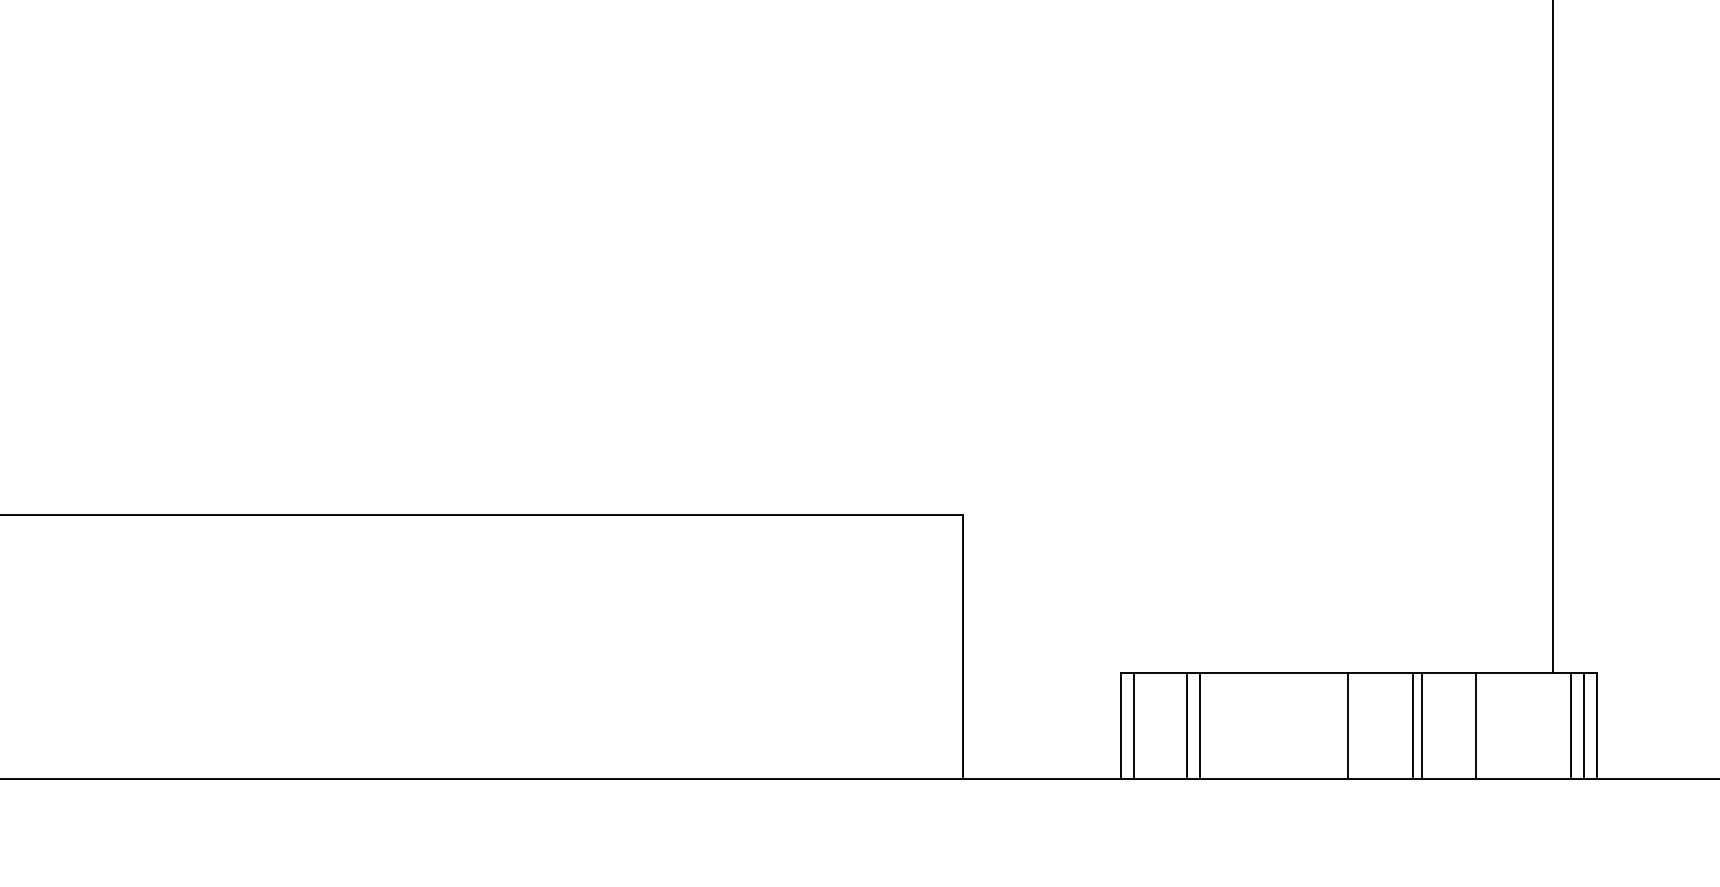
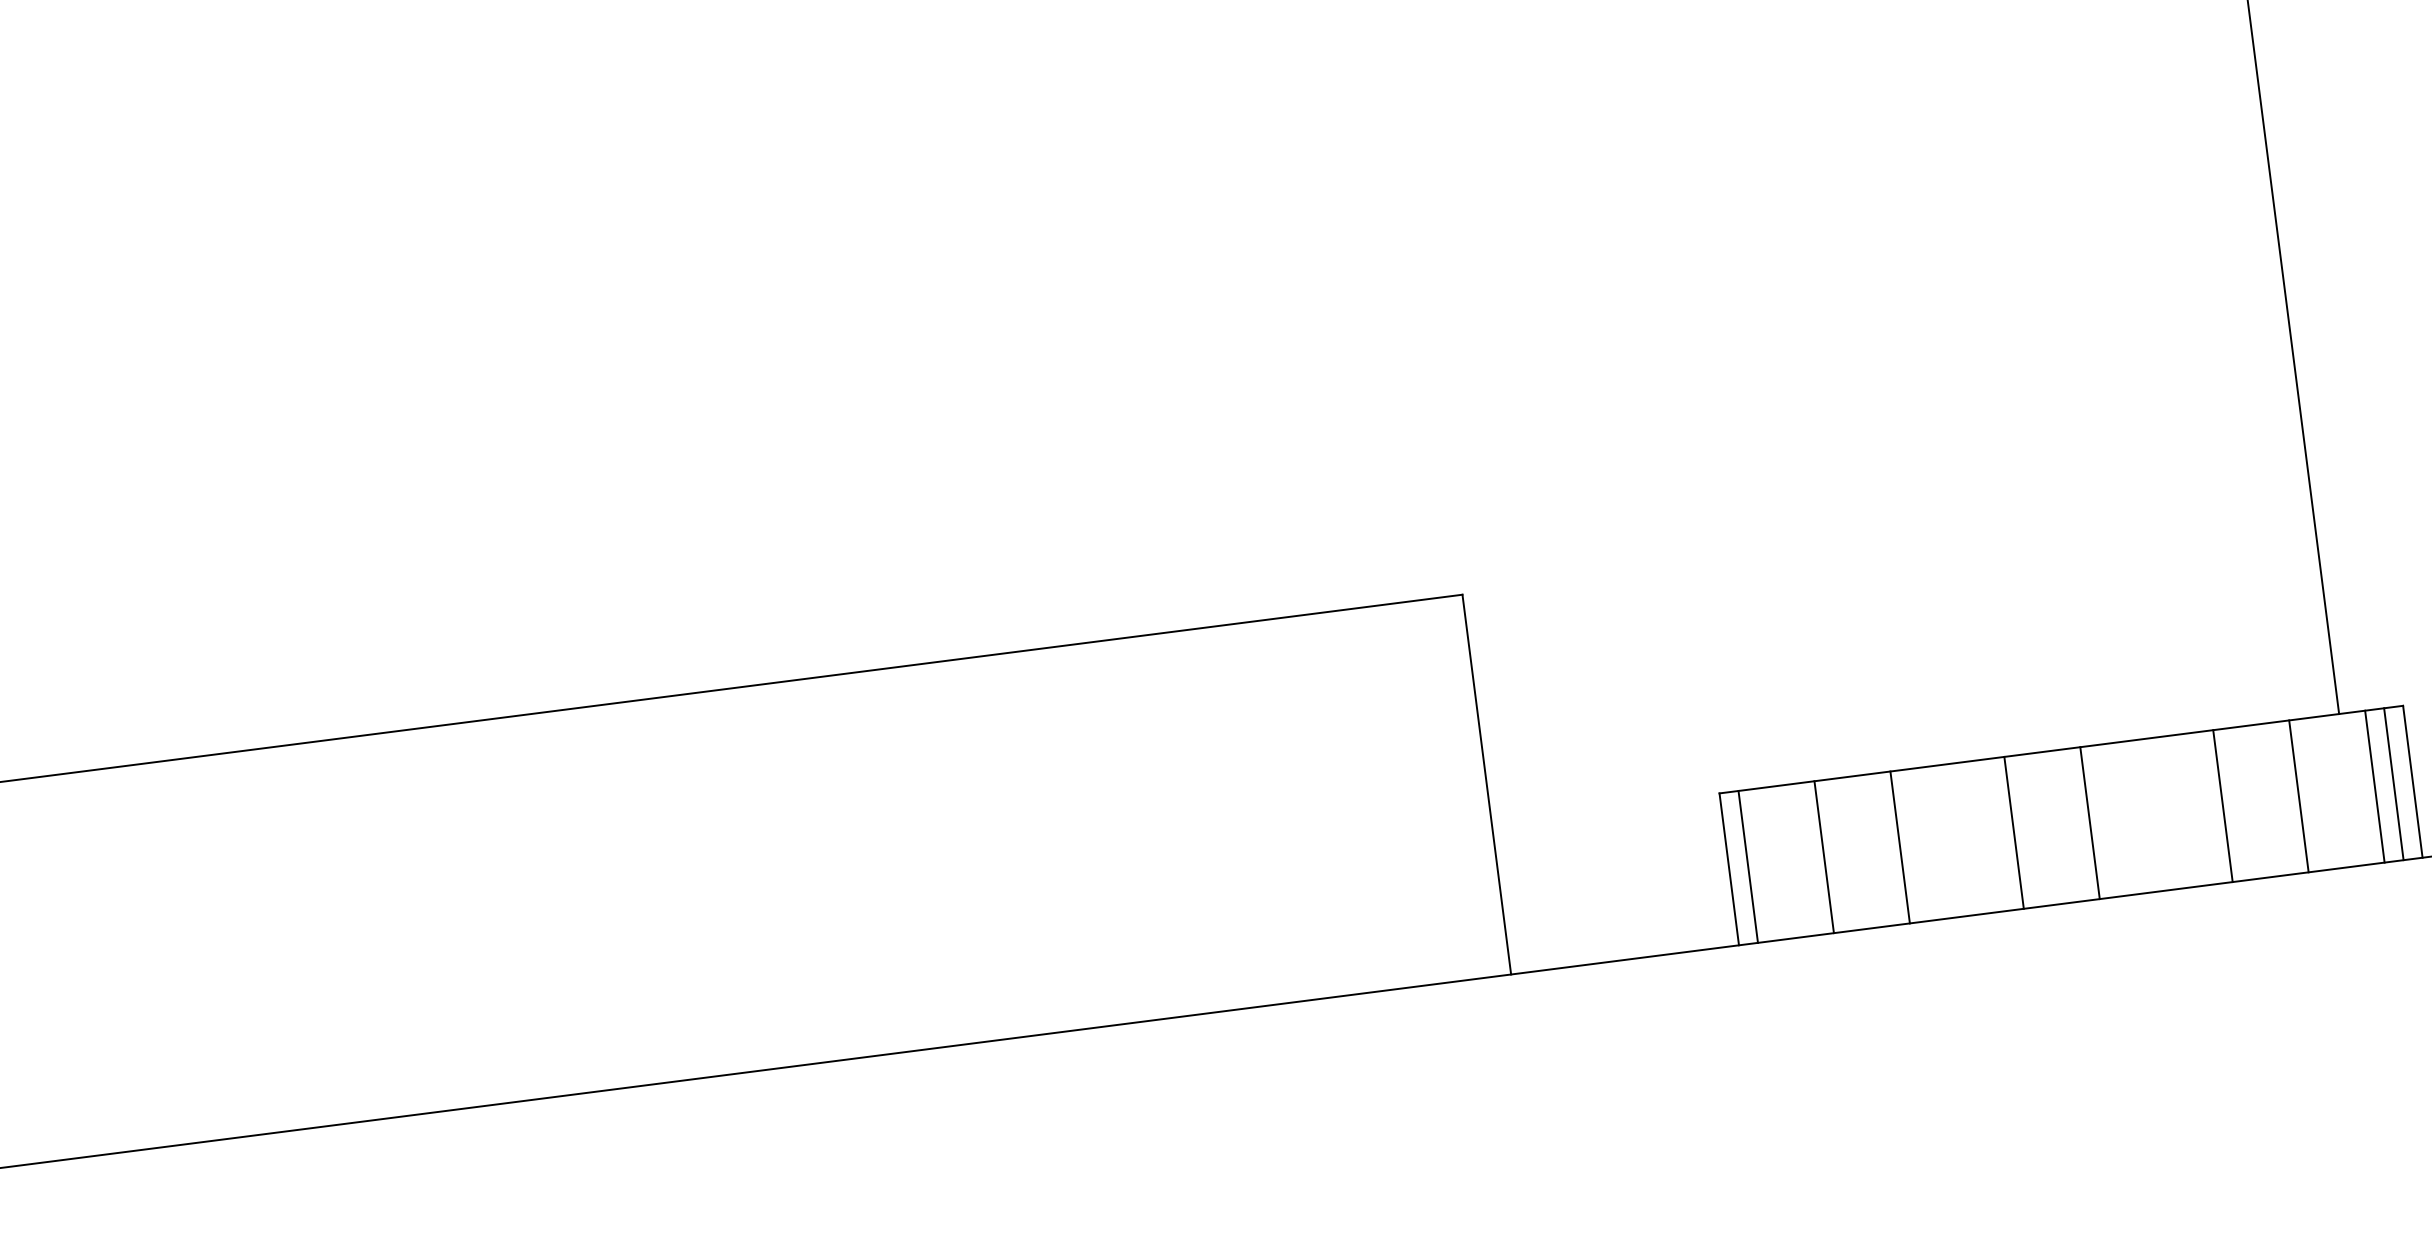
line: (1200, 726) -> (1900, 847), moved
line: (1347, 726) -> (2013, 833), moved
line: (1412, 726) -> (2089, 823), moved
line: (1422, 726) -> (2223, 806), moved
line: (1476, 726) -> (2299, 796), moved

